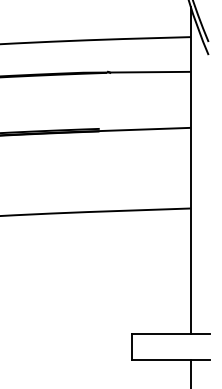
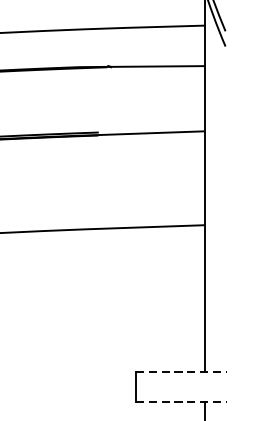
line: (171, 334) -> (182, 371), solid -> dashed
line: (171, 360) -> (182, 402), solid -> dashed

